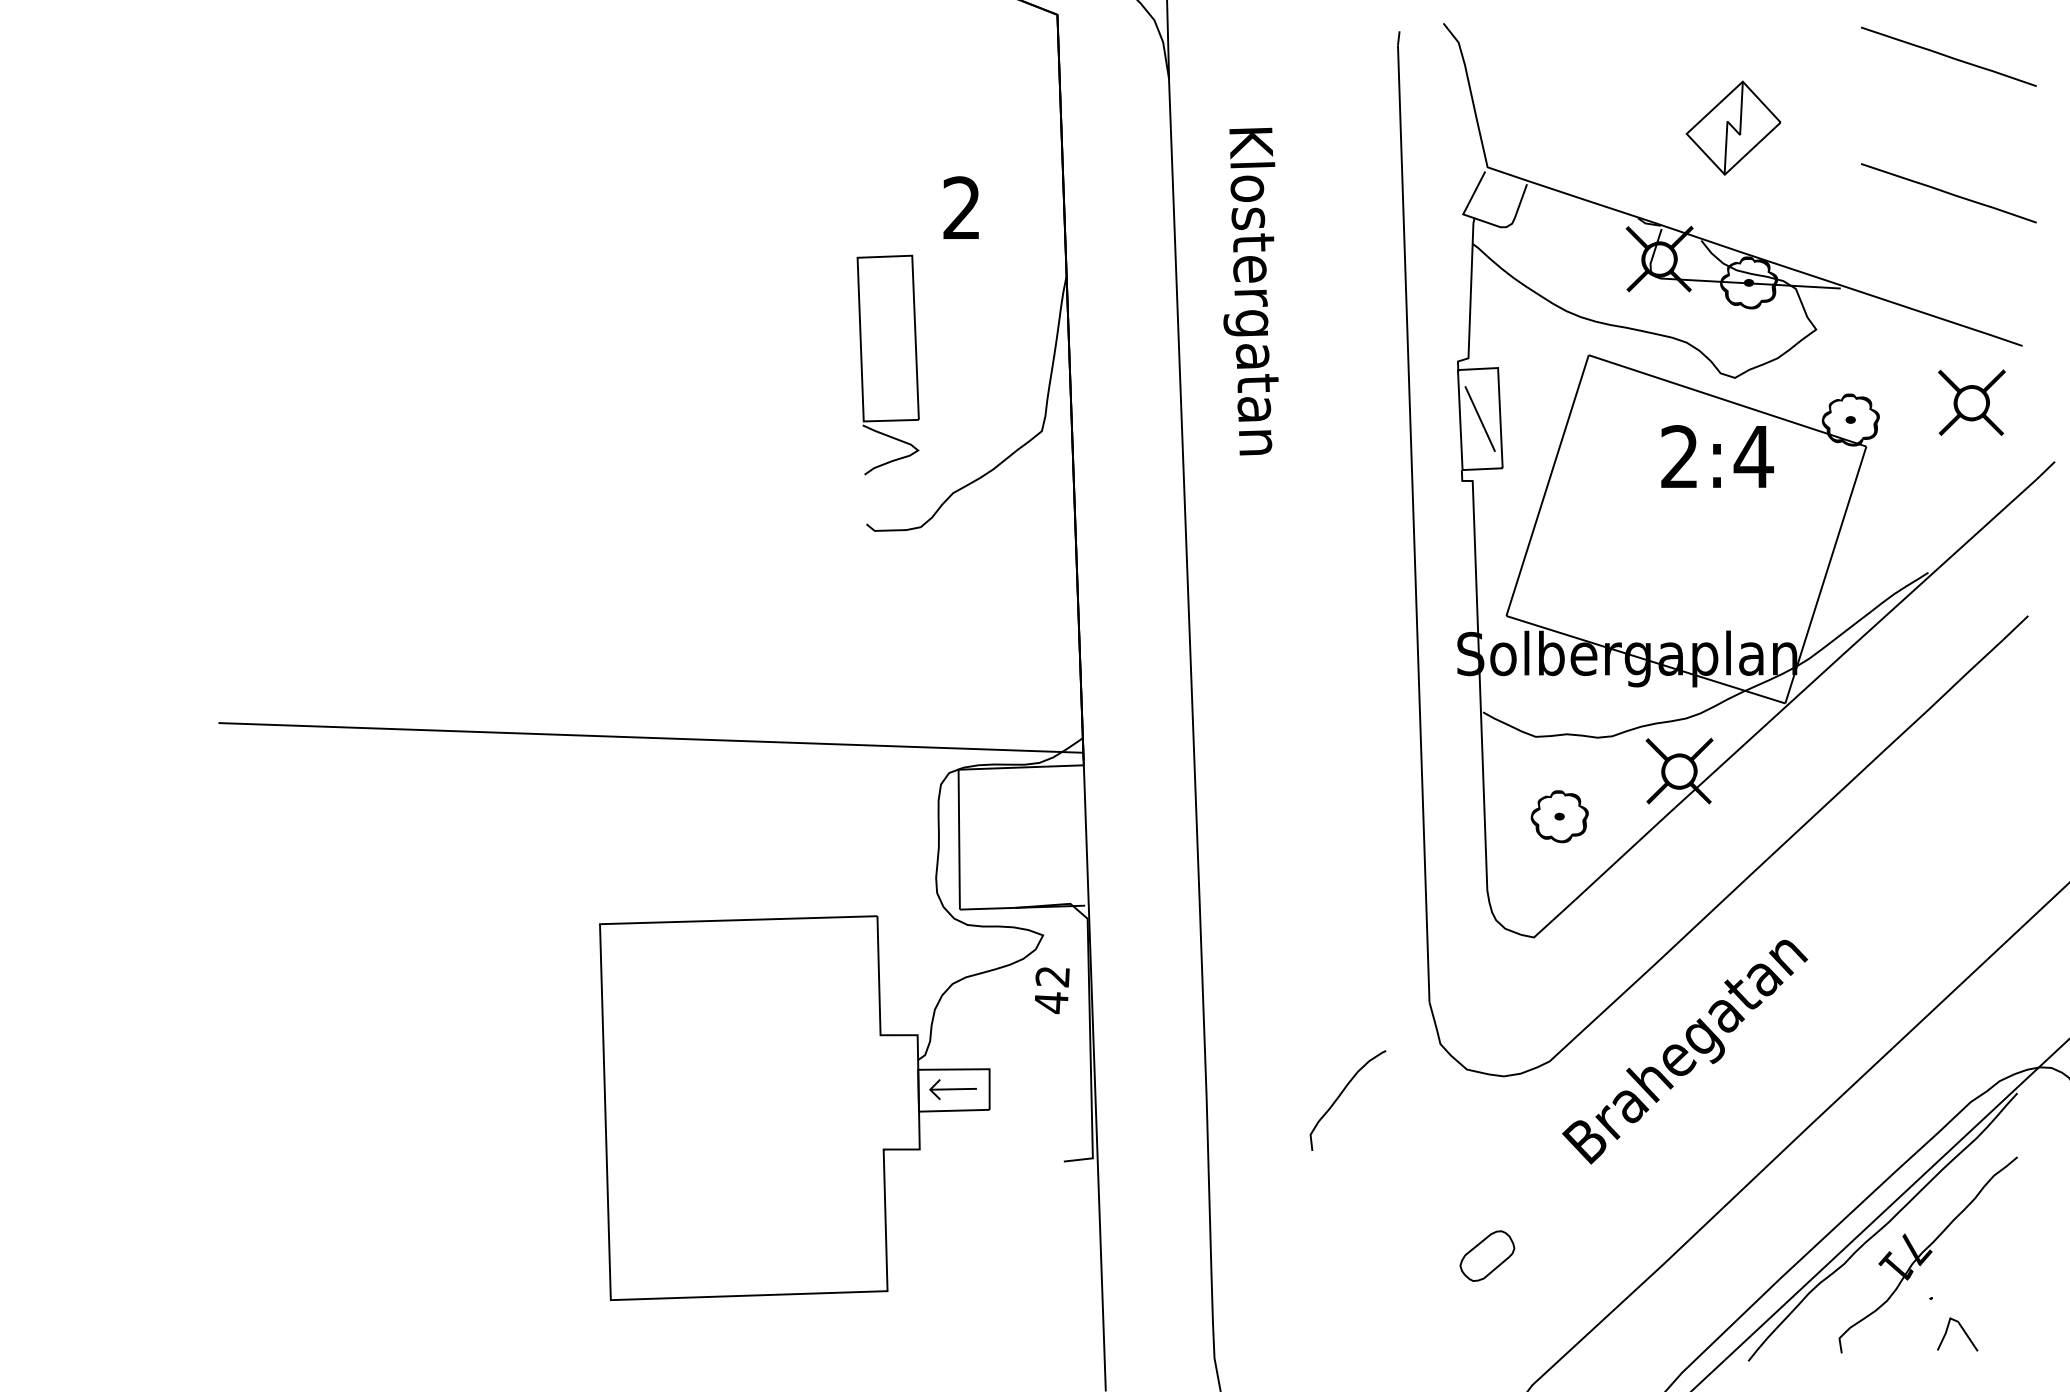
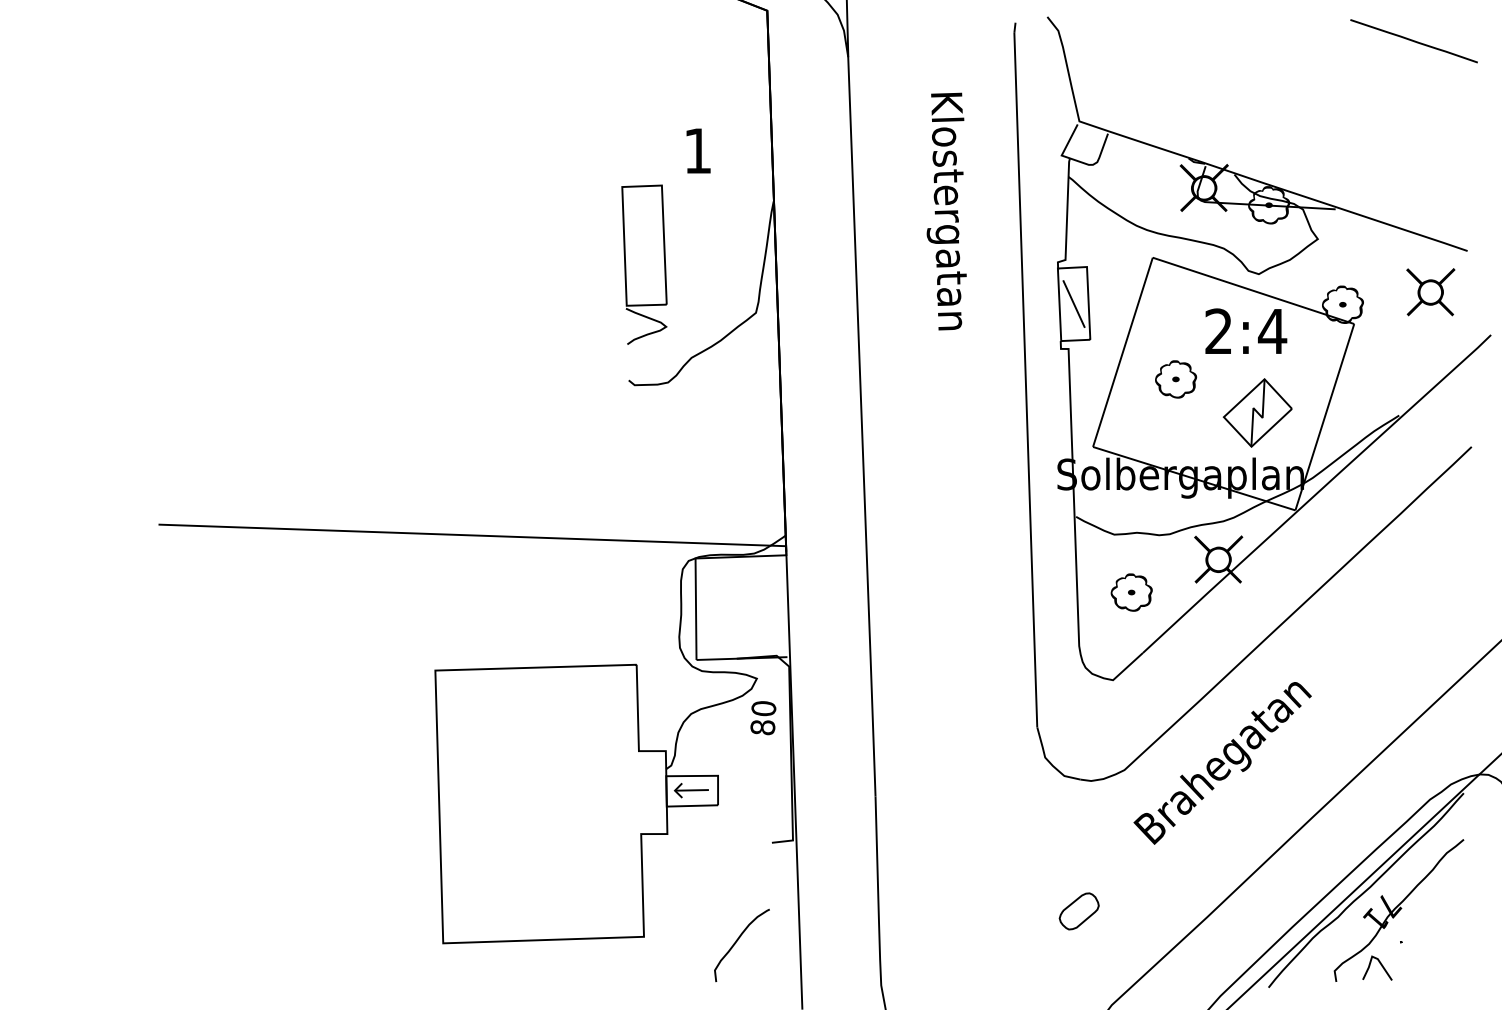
part: (1733, 127) -> (1257, 412), moved
line: (1948, 193) -> (1413, 140), removed
text: (961, 207) -> (697, 150), 2 -> 1
text: (1250, 291) -> (946, 211), moved
part: (1621, 523) -> (1176, 379), added
text: (1052, 990) -> (763, 718), 42 -> 80
curve: (1340, 1097) -> (736, 943), moved
curve: (1963, 1332) -> (1381, 966), moved

